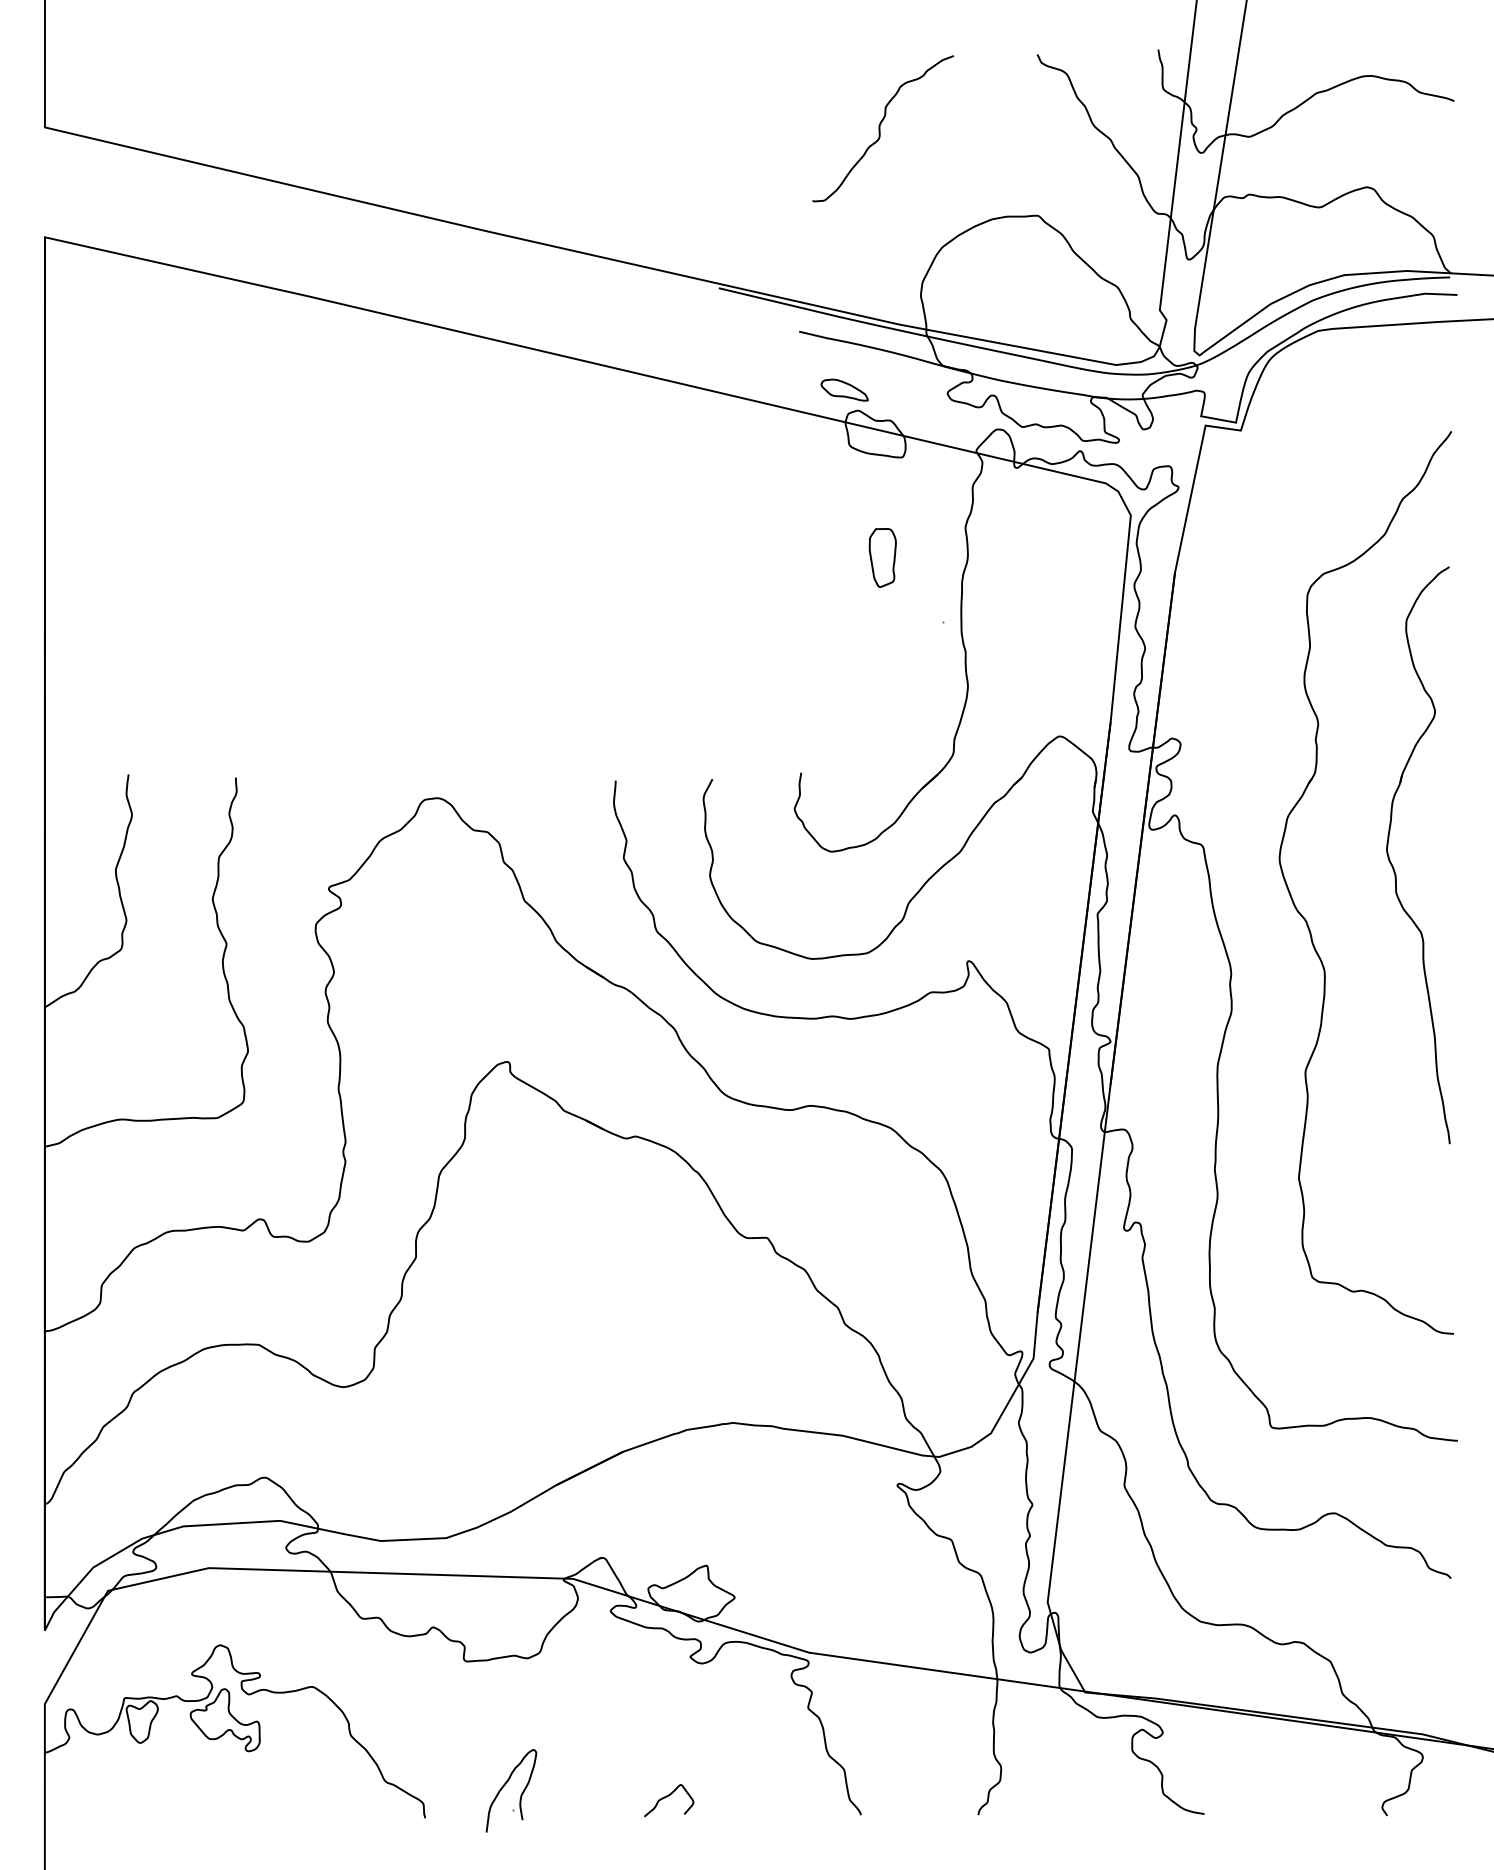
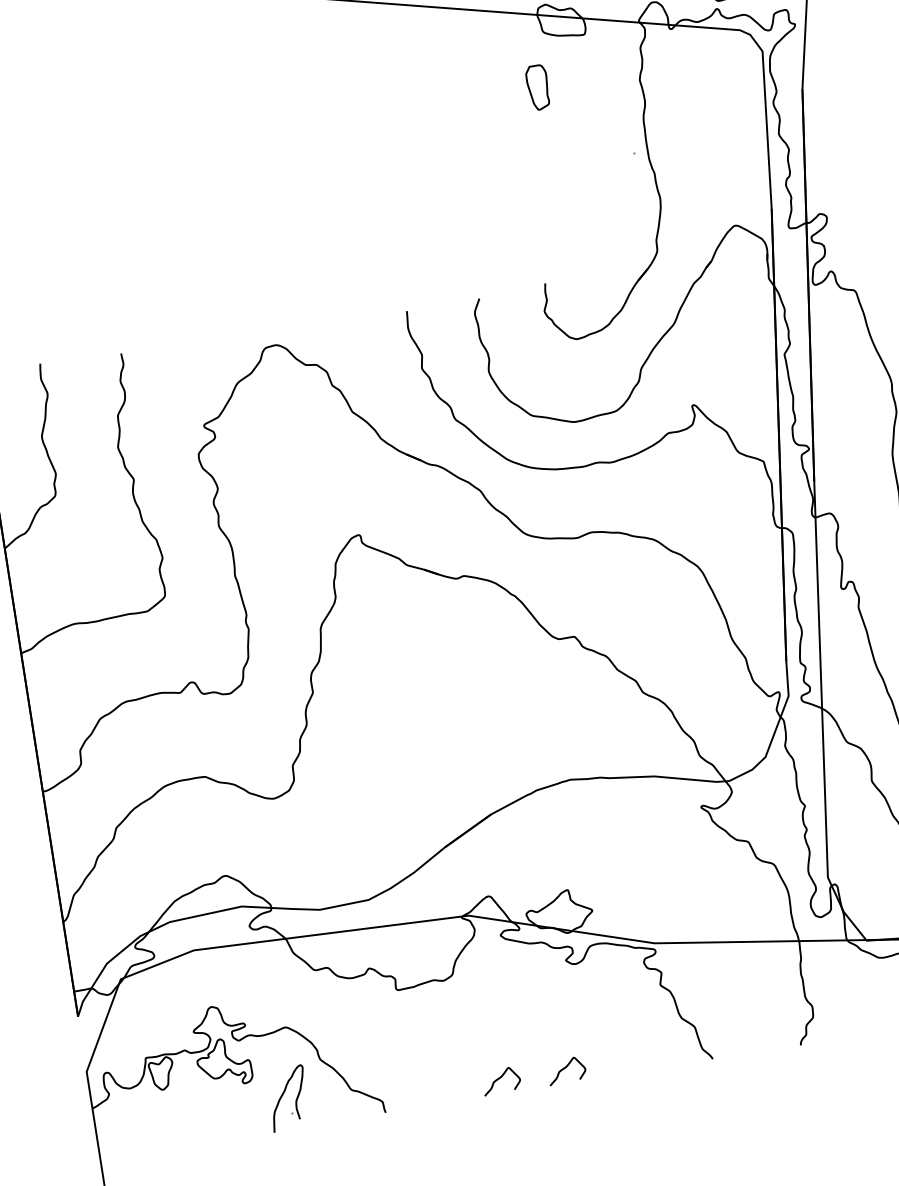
part: (882, 557) -> (537, 87), moved
part: (505, 1785) -> (283, 1095), moved
curve: (580, 1797) -> (499, 1078), added

